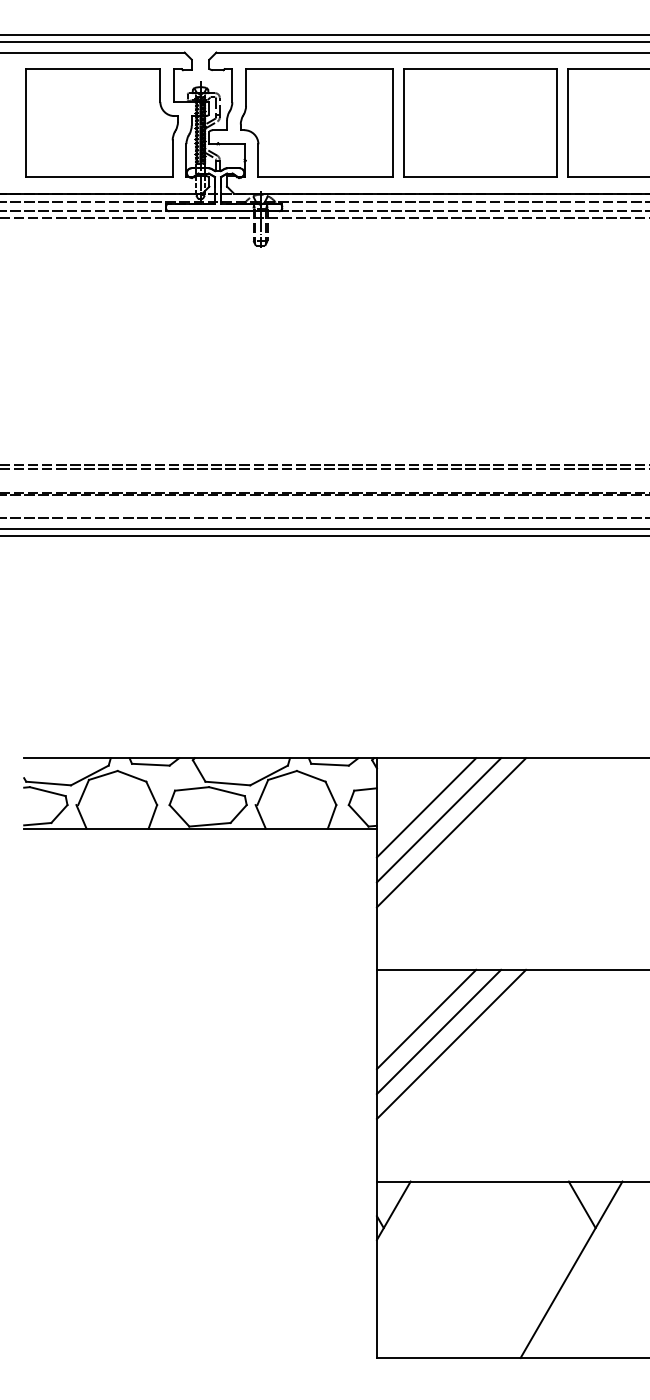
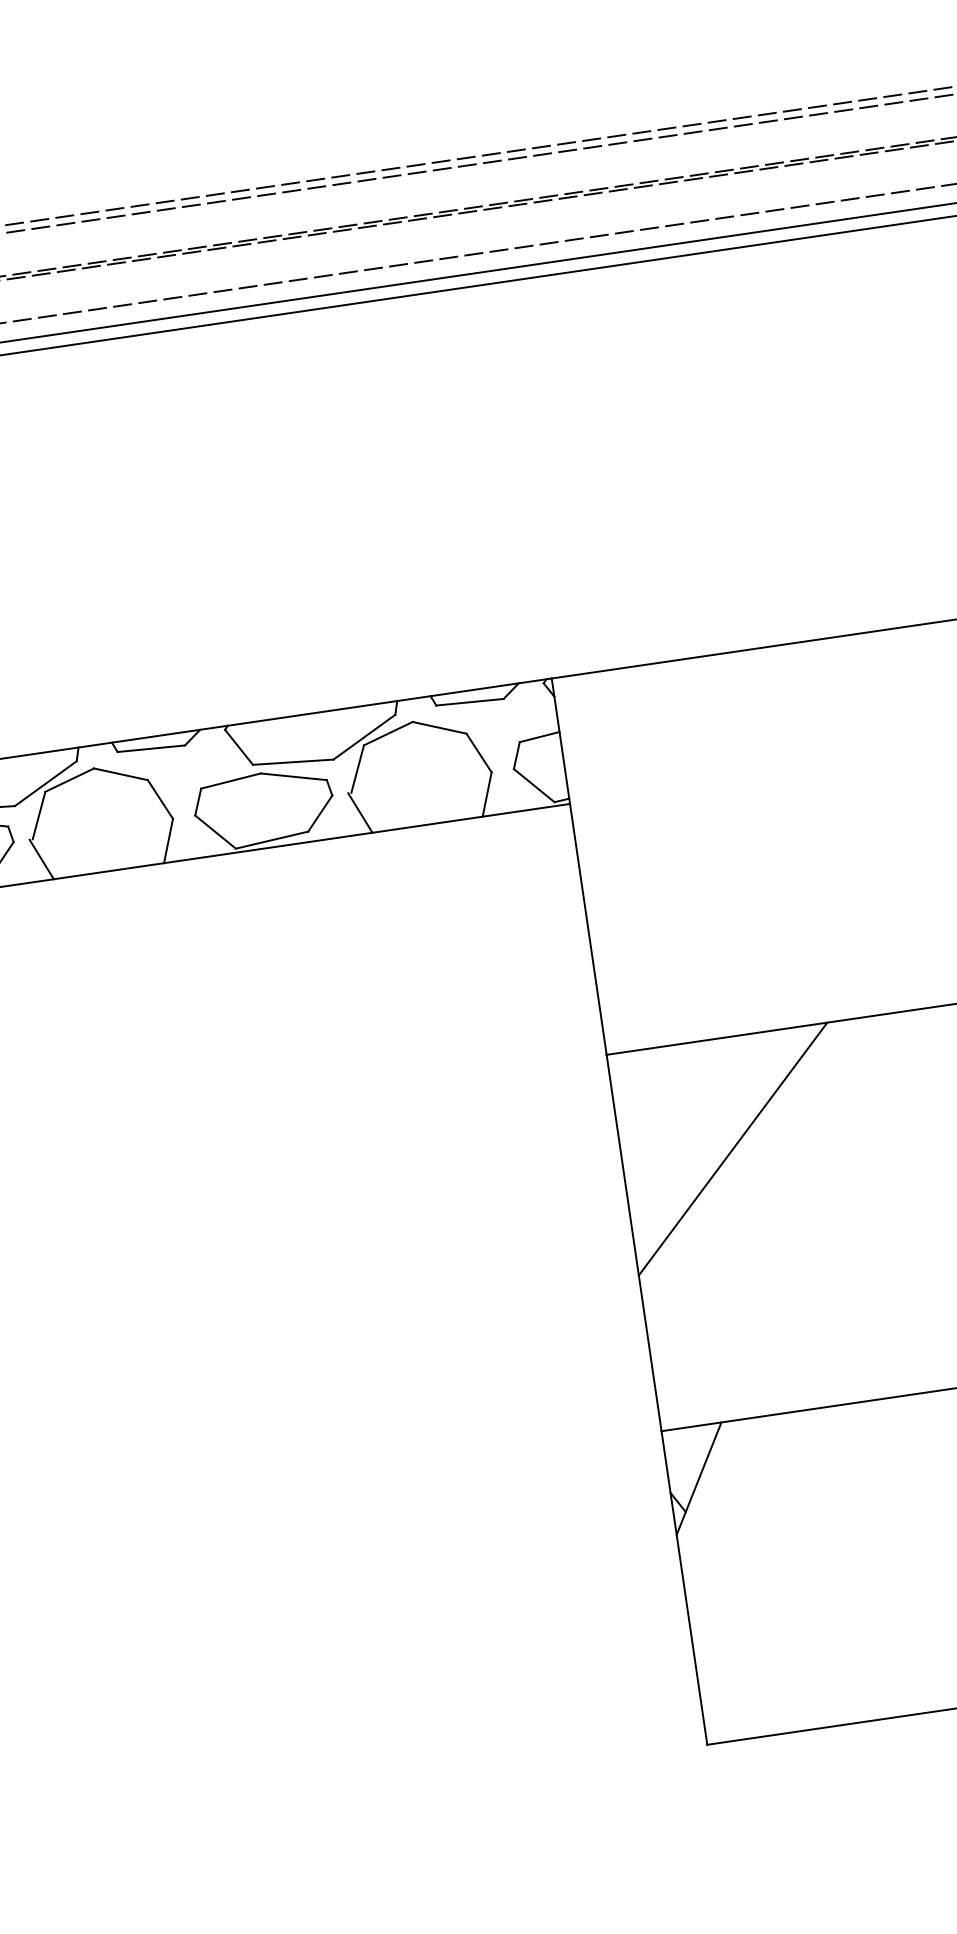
line: (426, 807) -> (652, 753), removed
line: (438, 820) -> (677, 773), removed
line: (451, 832) -> (703, 791), removed
line: (426, 1019) -> (707, 1130), removed
line: (451, 1043) -> (758, 1166), removed

